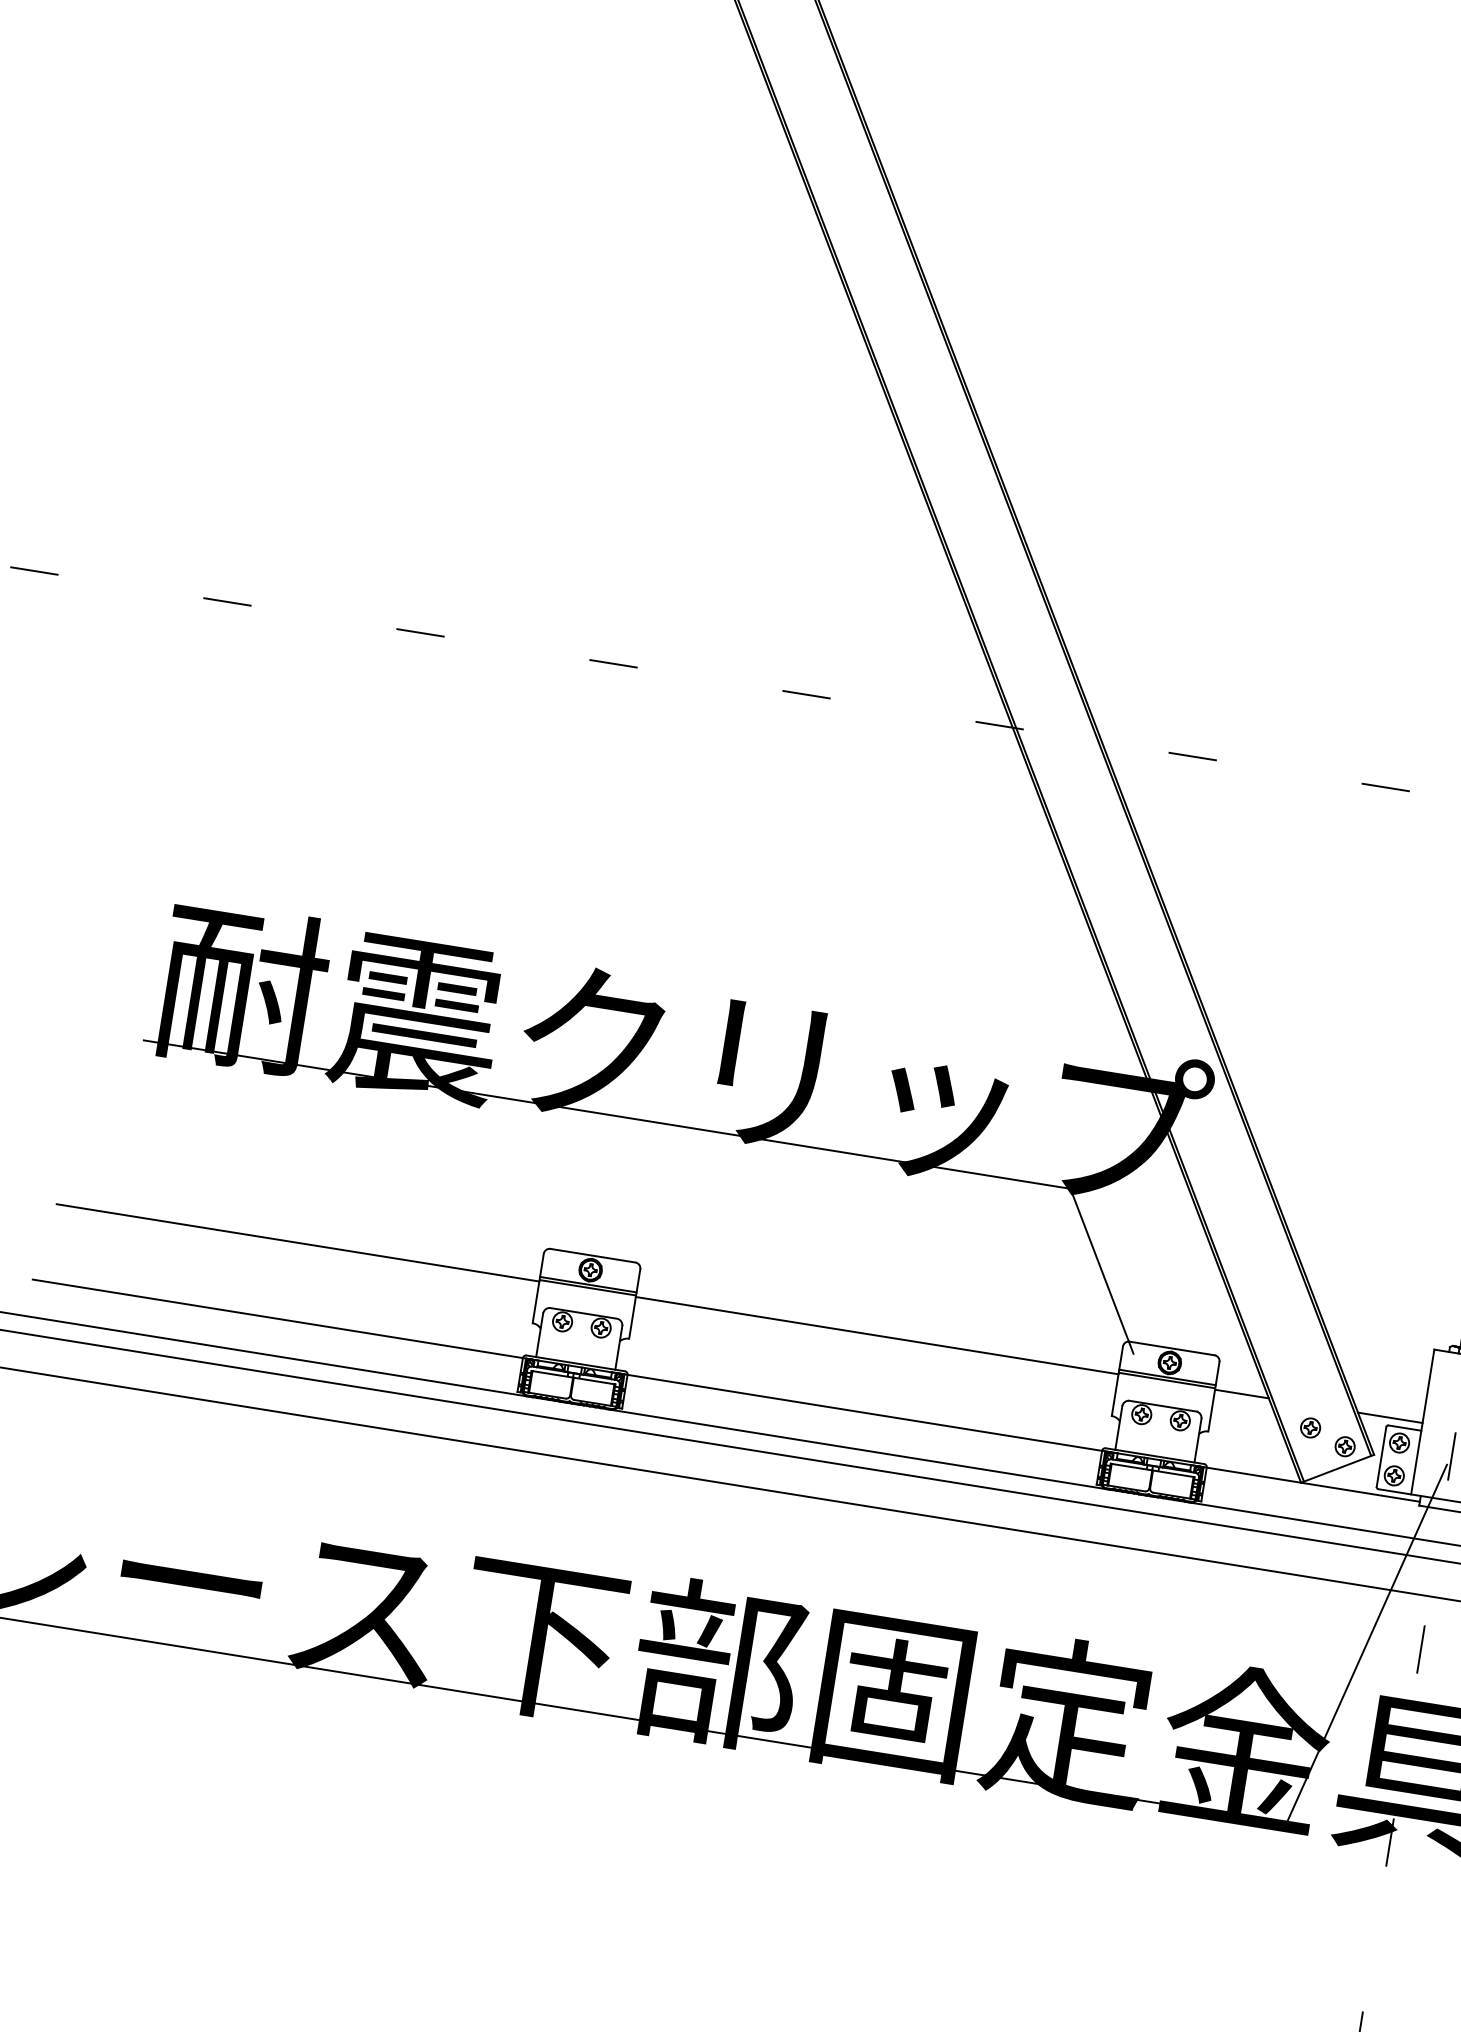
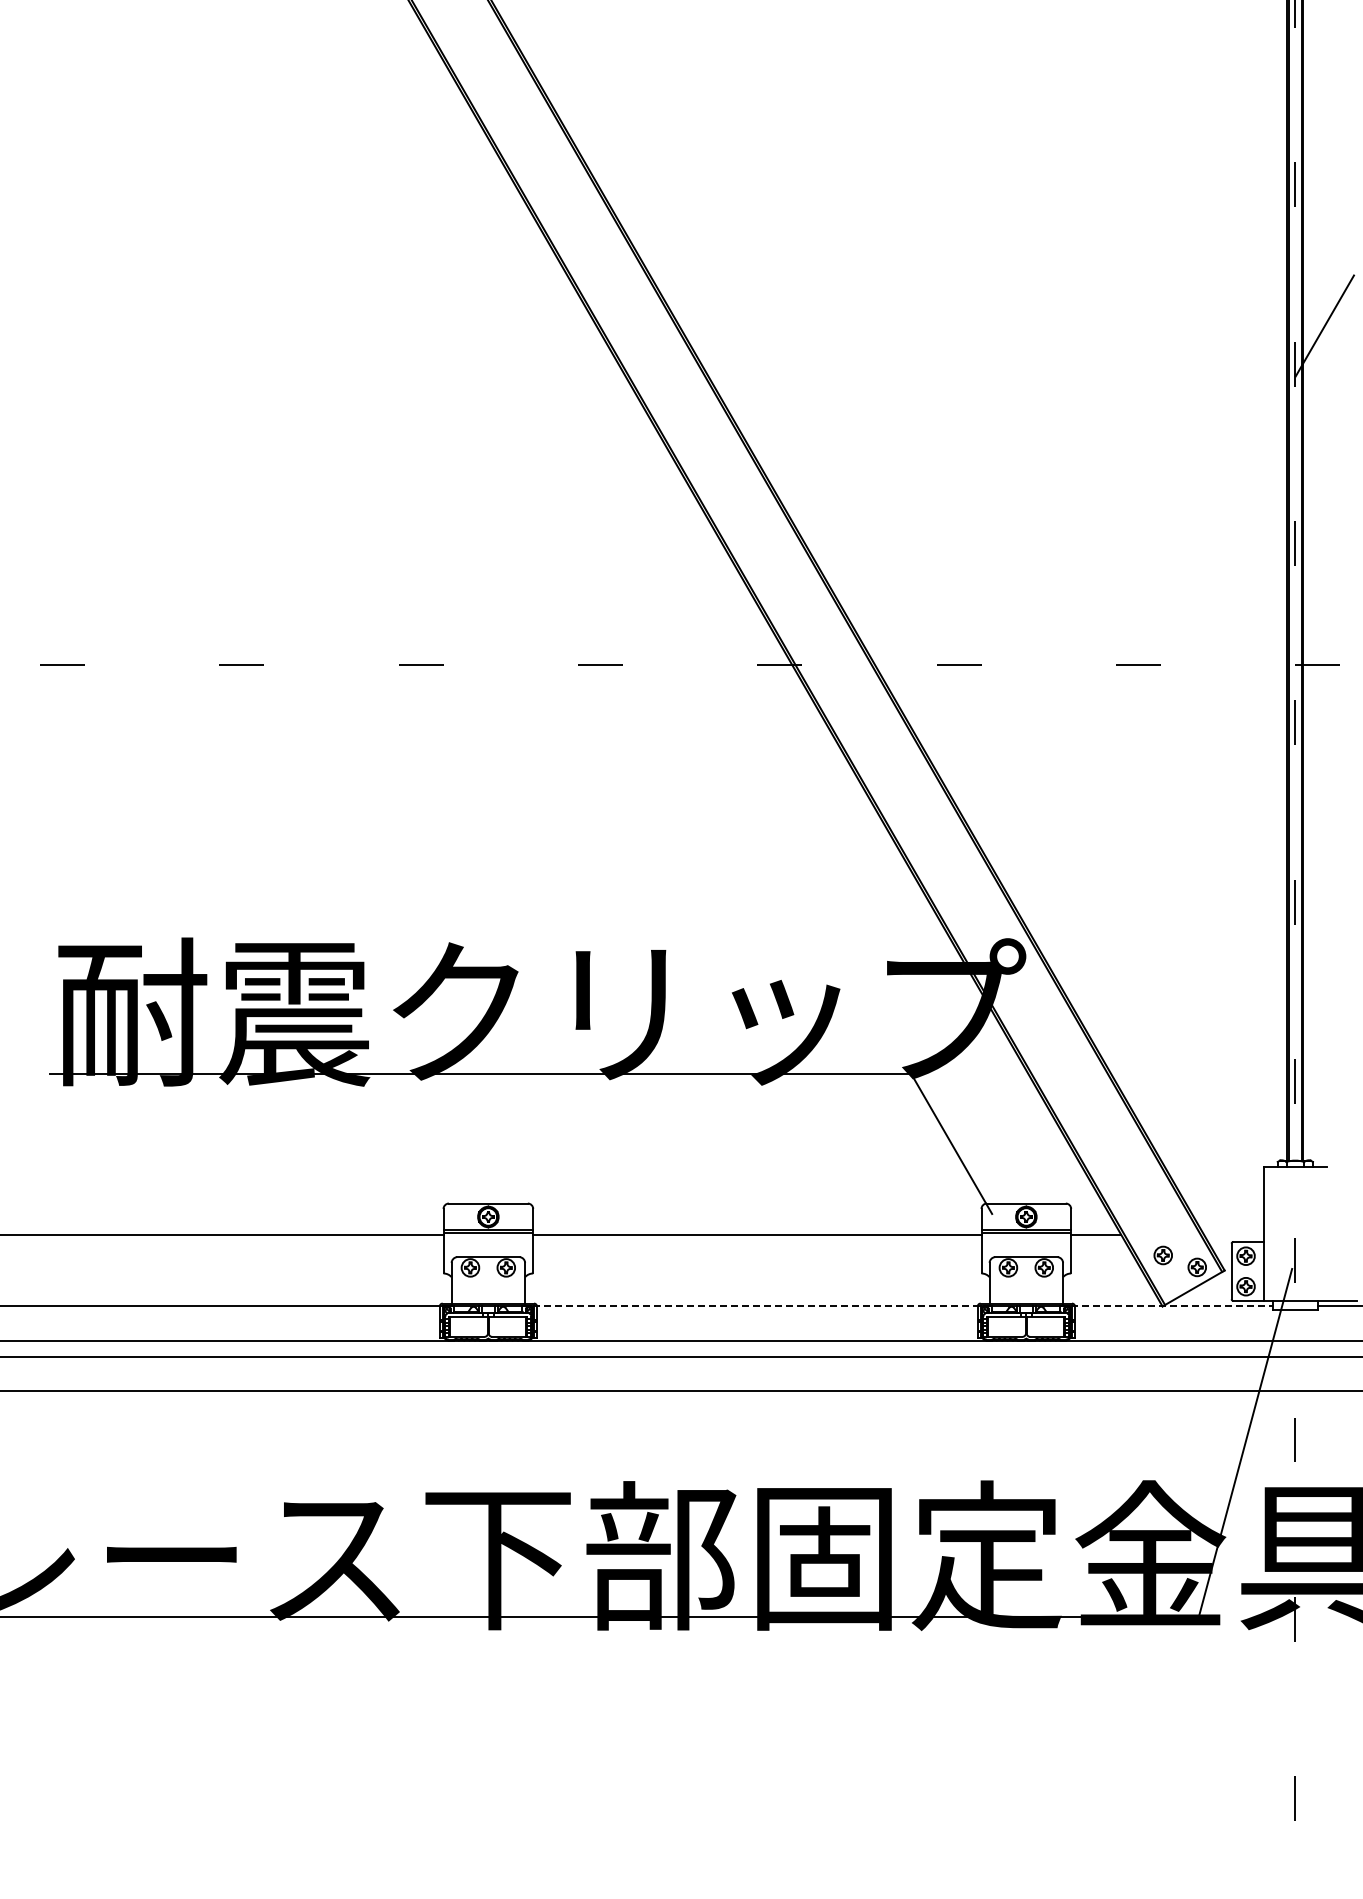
line: (864, 1412) -> (757, 1306), solid -> dashed
line: (1389, 1417) -> (1233, 1234), removed
line: (1306, 1483) -> (1167, 1306), solid -> dashed

